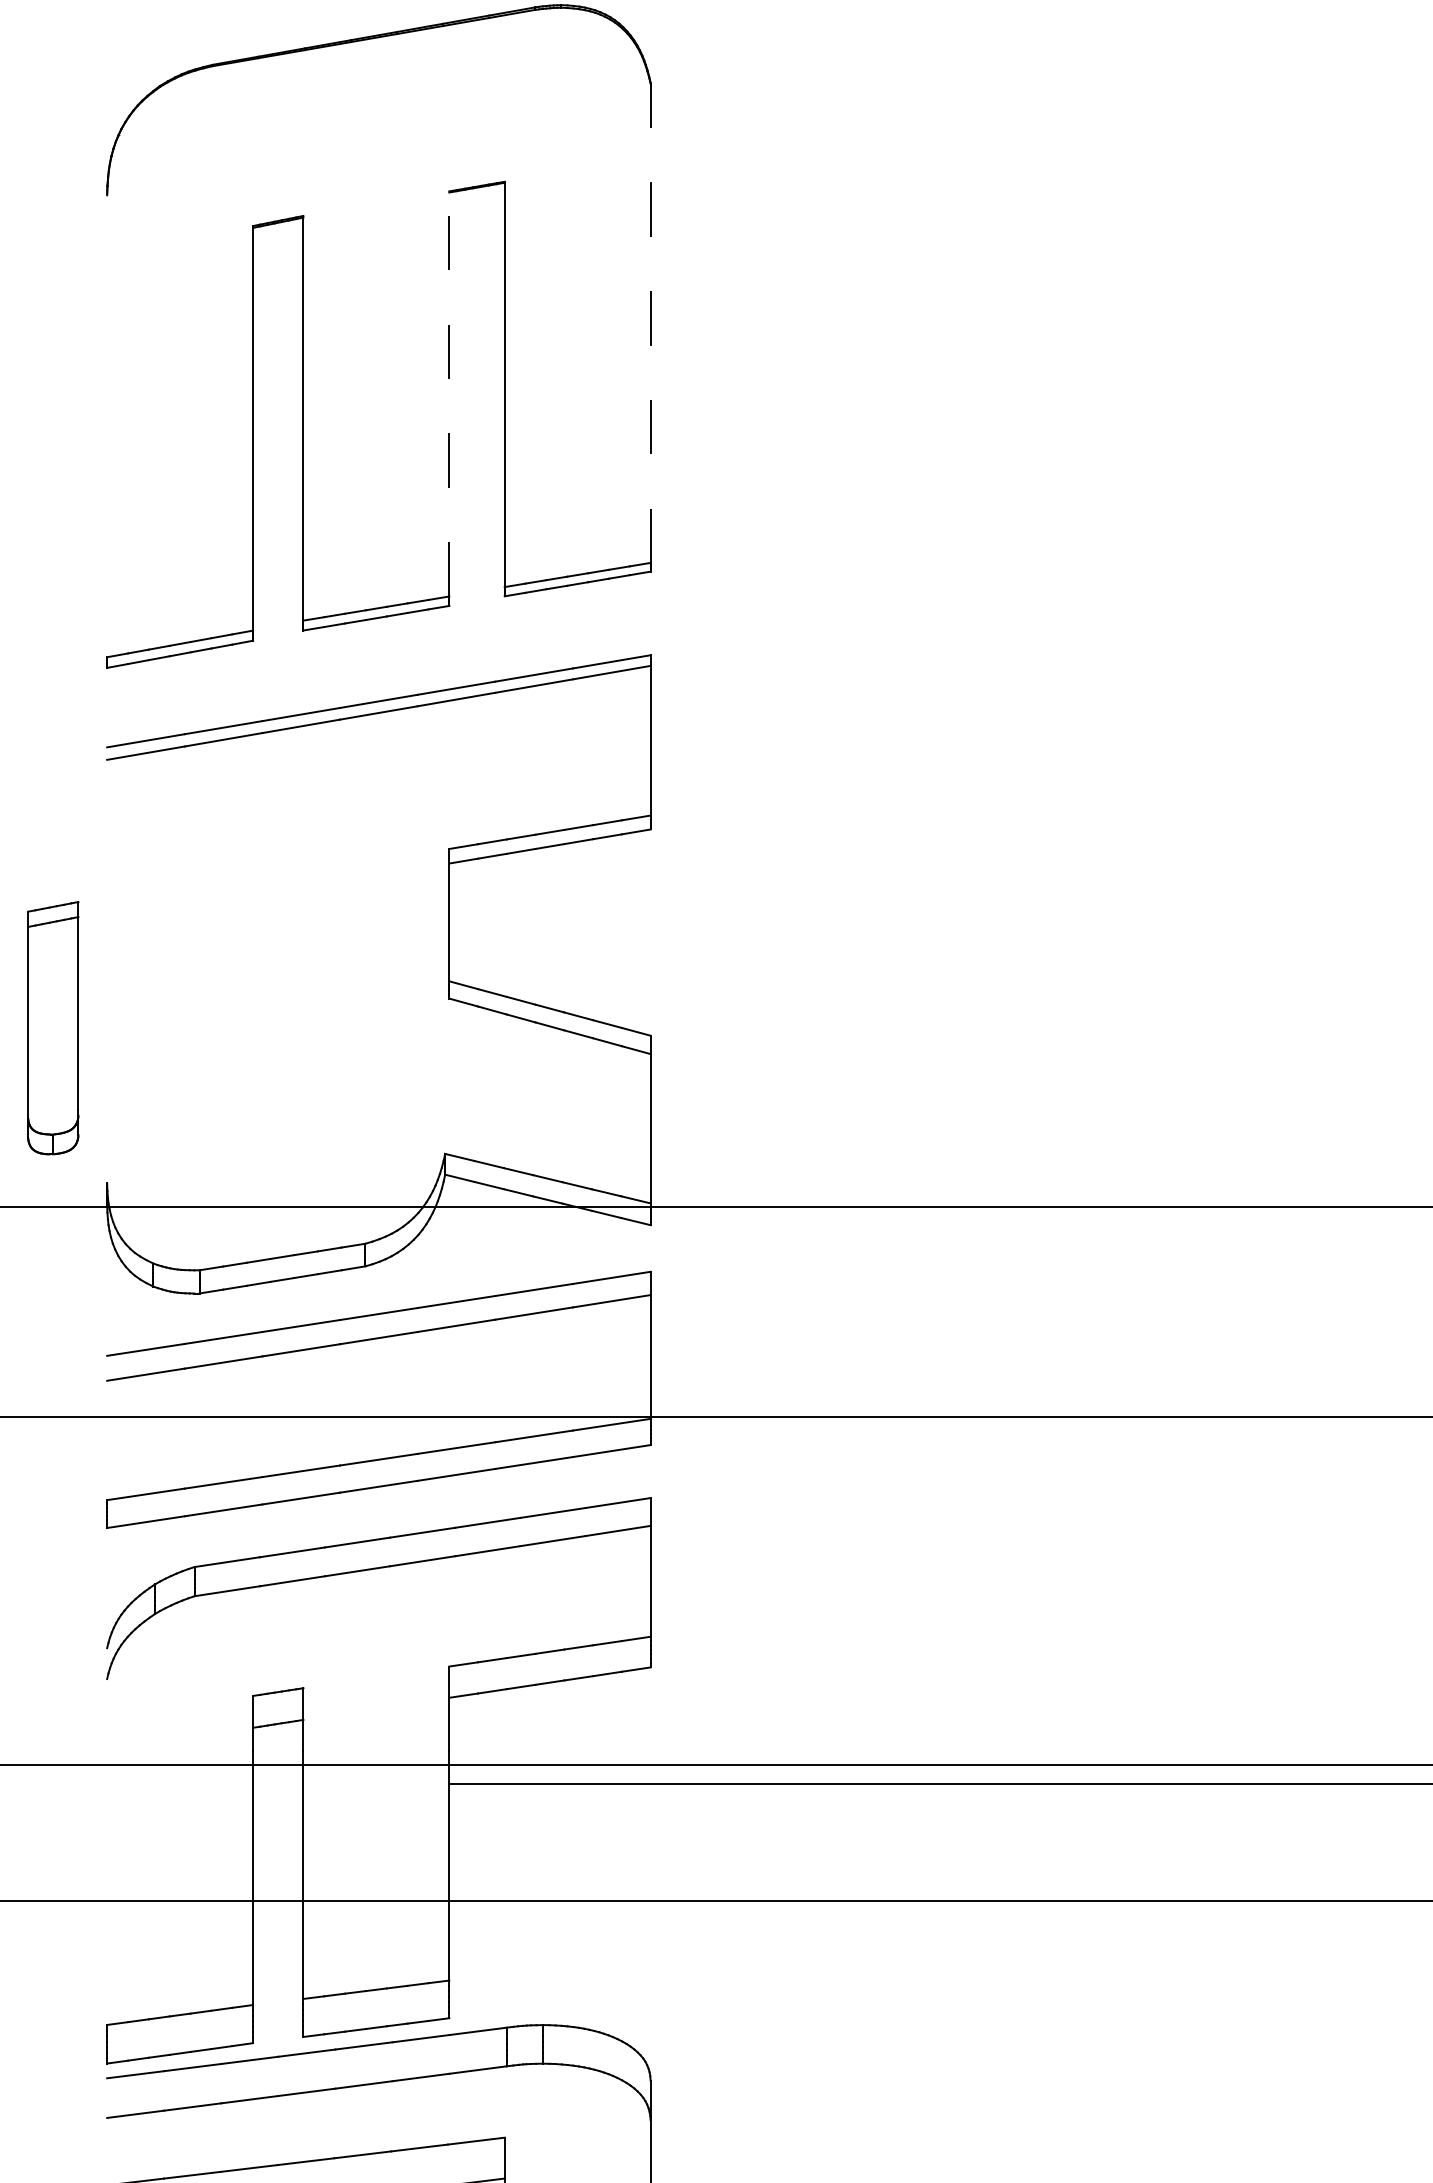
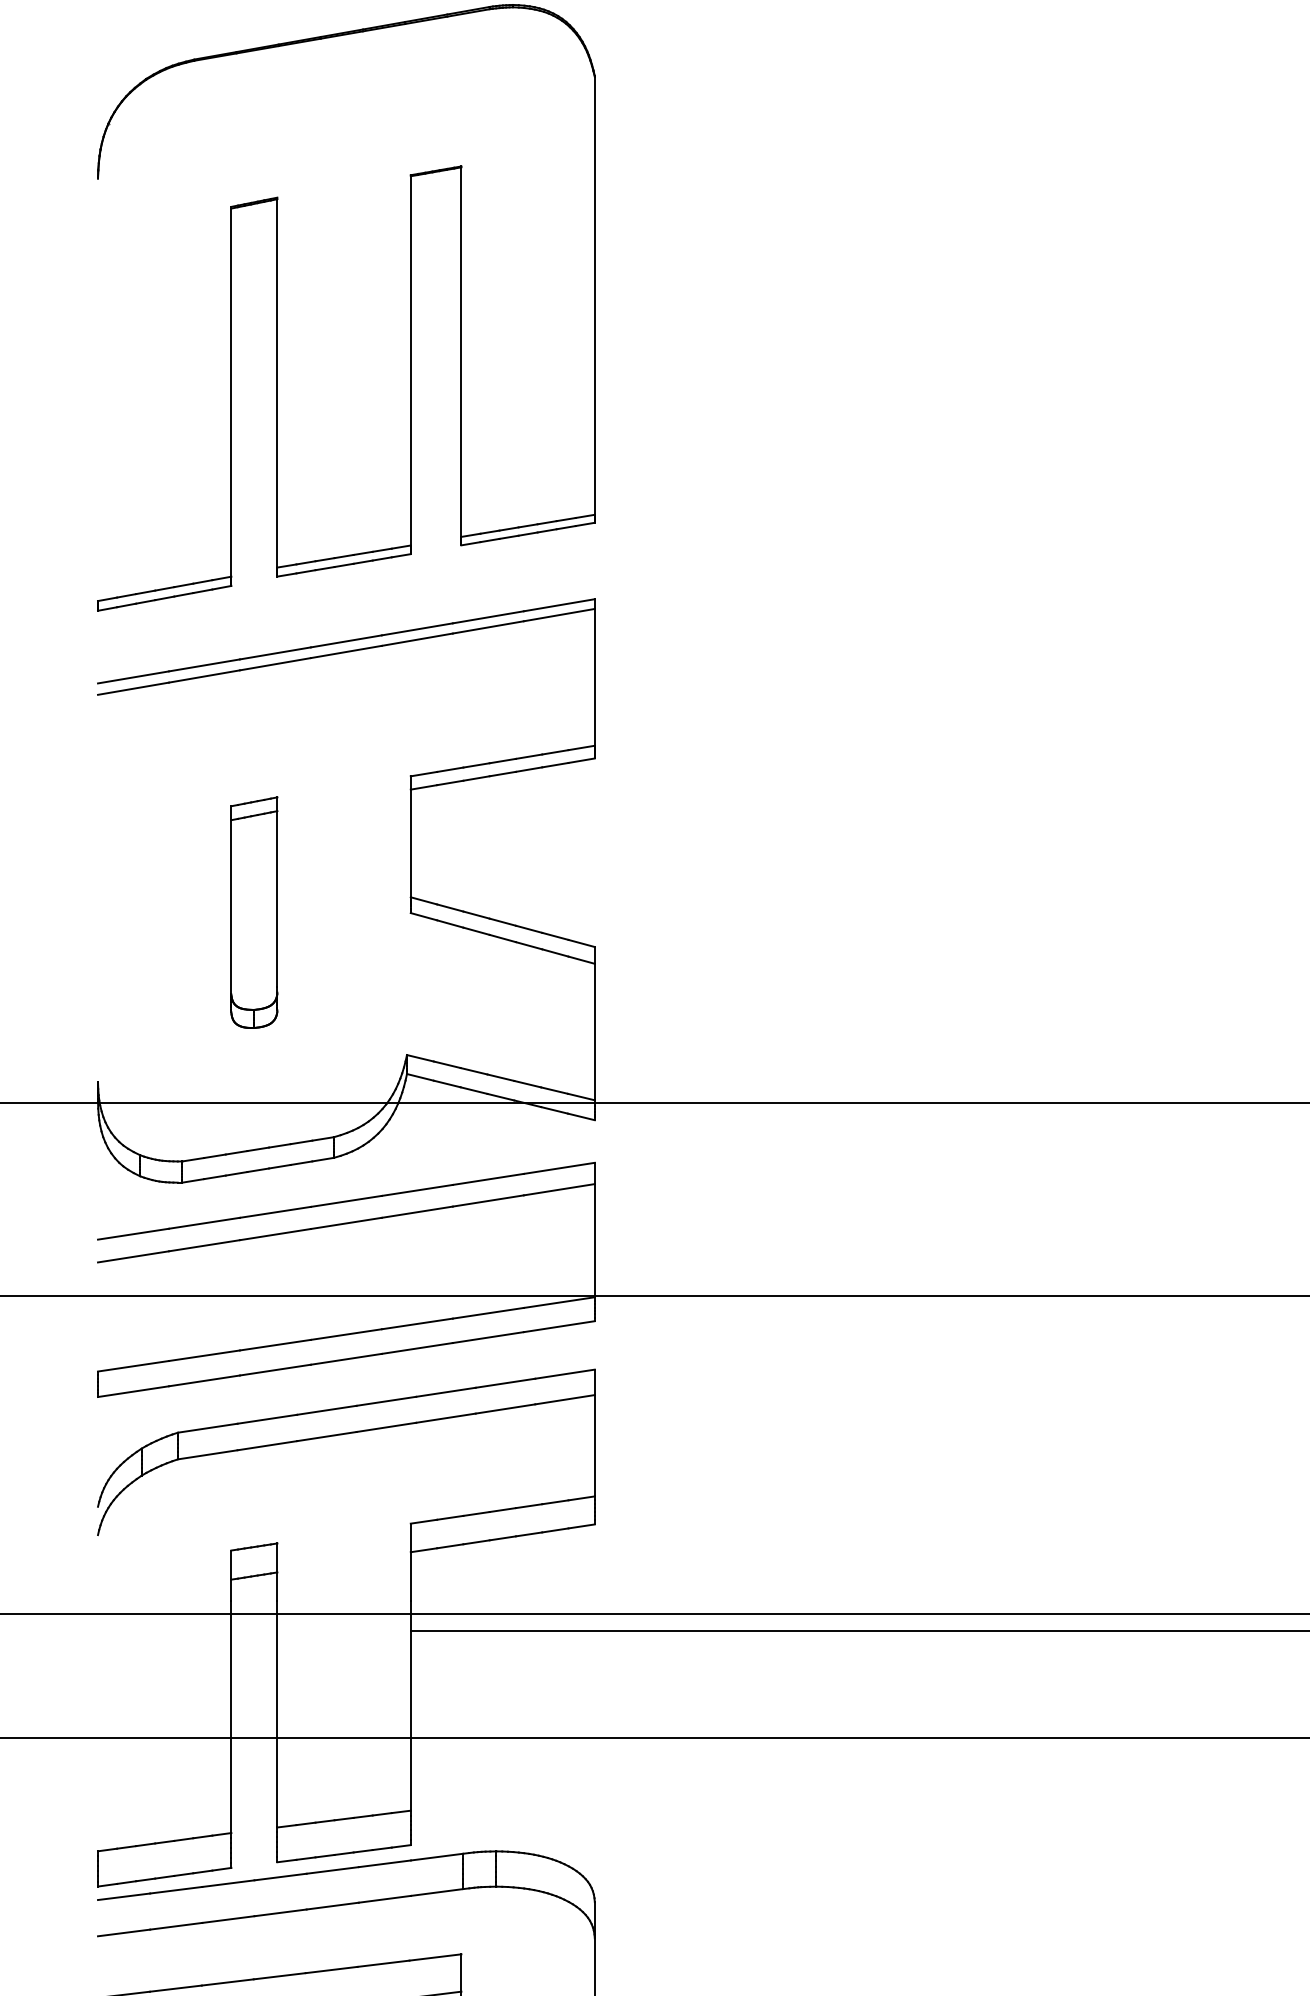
line: (650, 323) -> (594, 295), dashed -> solid
line: (449, 393) -> (410, 359), dashed -> solid
part: (53, 1028) -> (254, 912), moved

